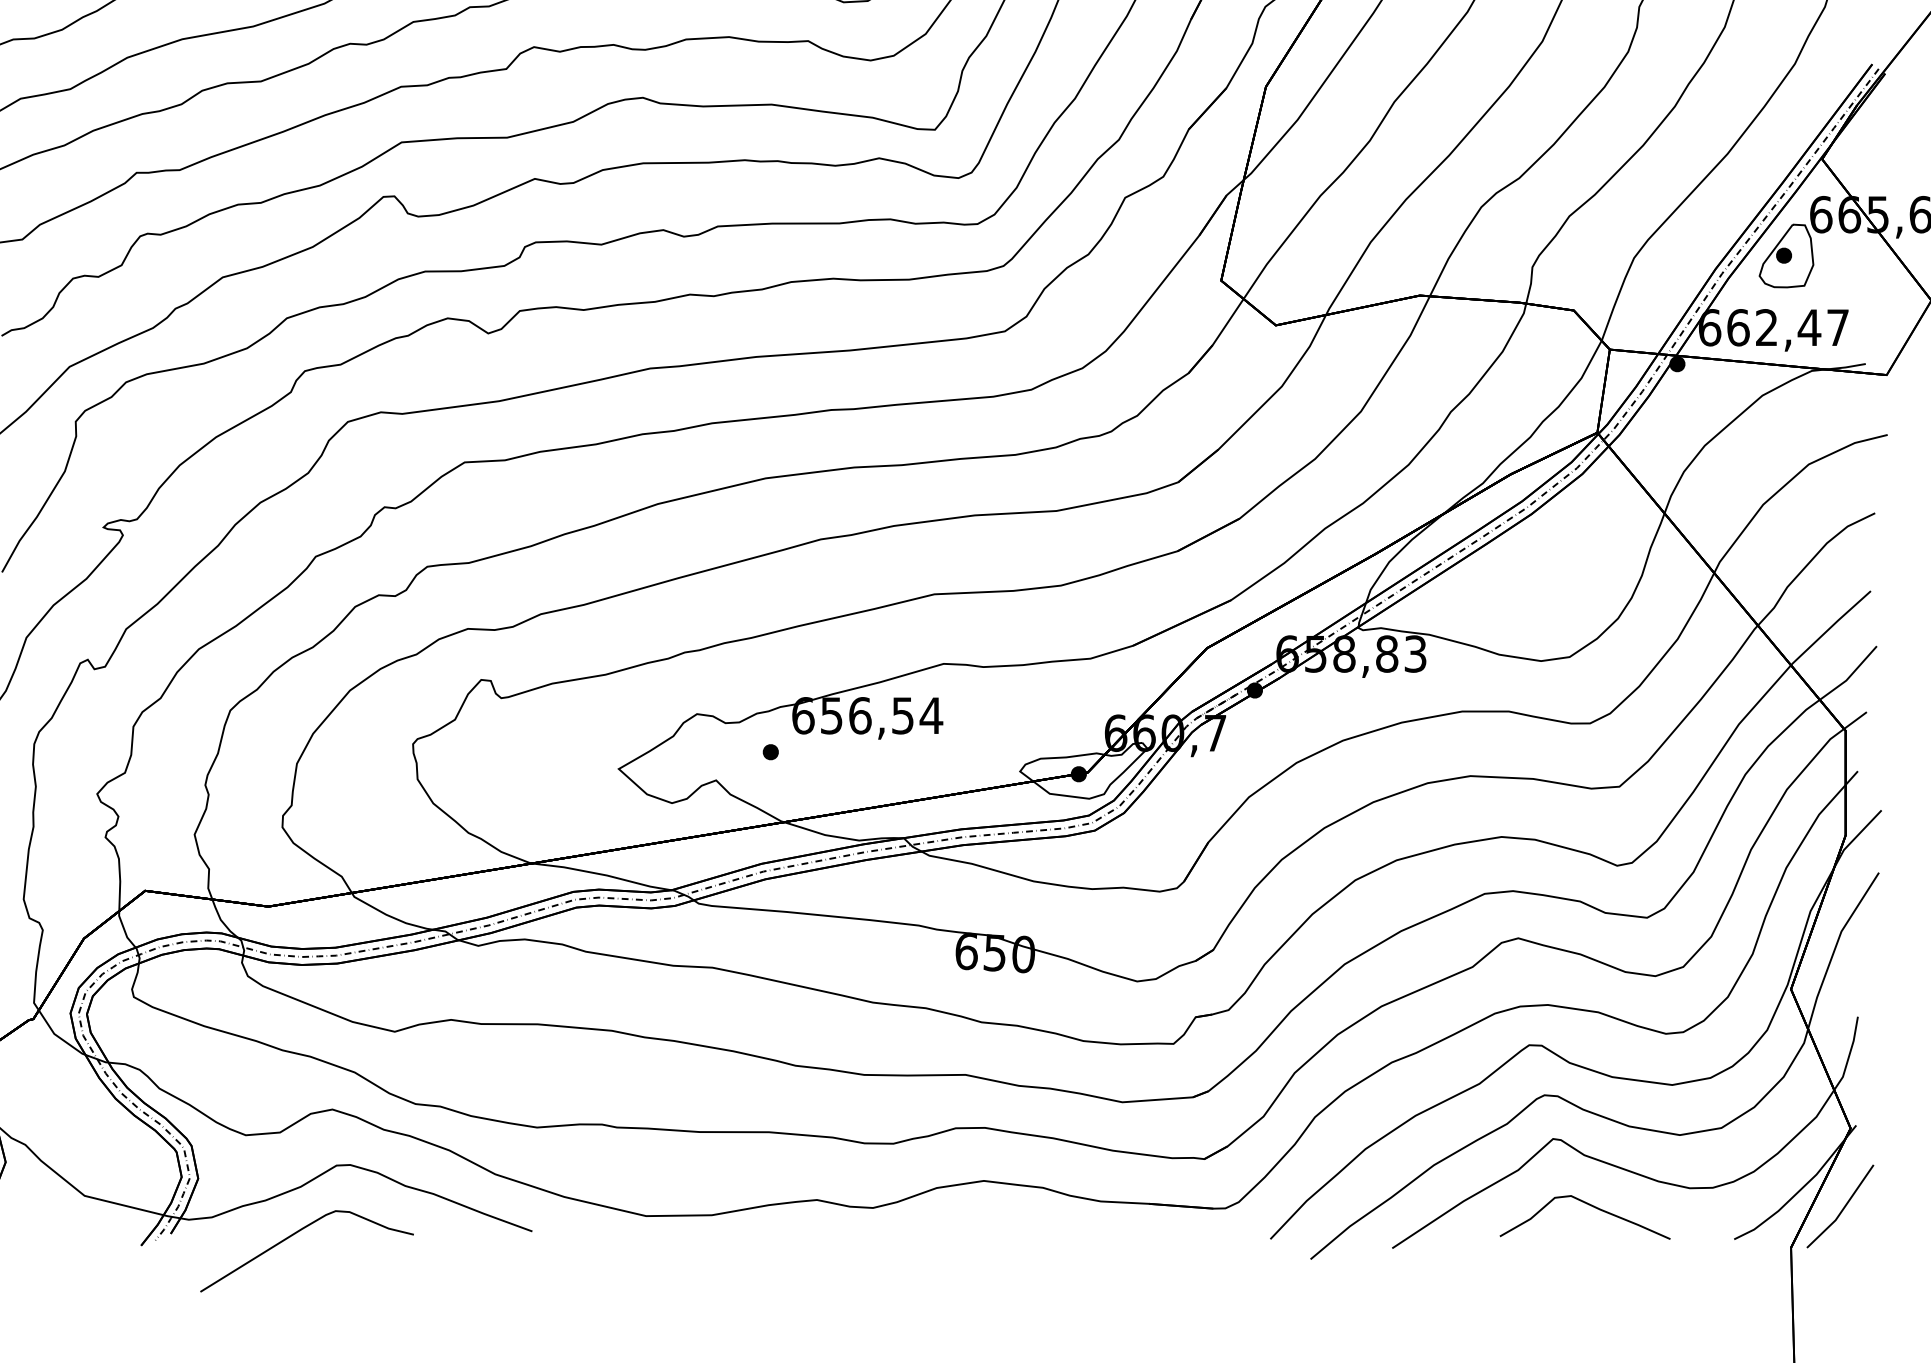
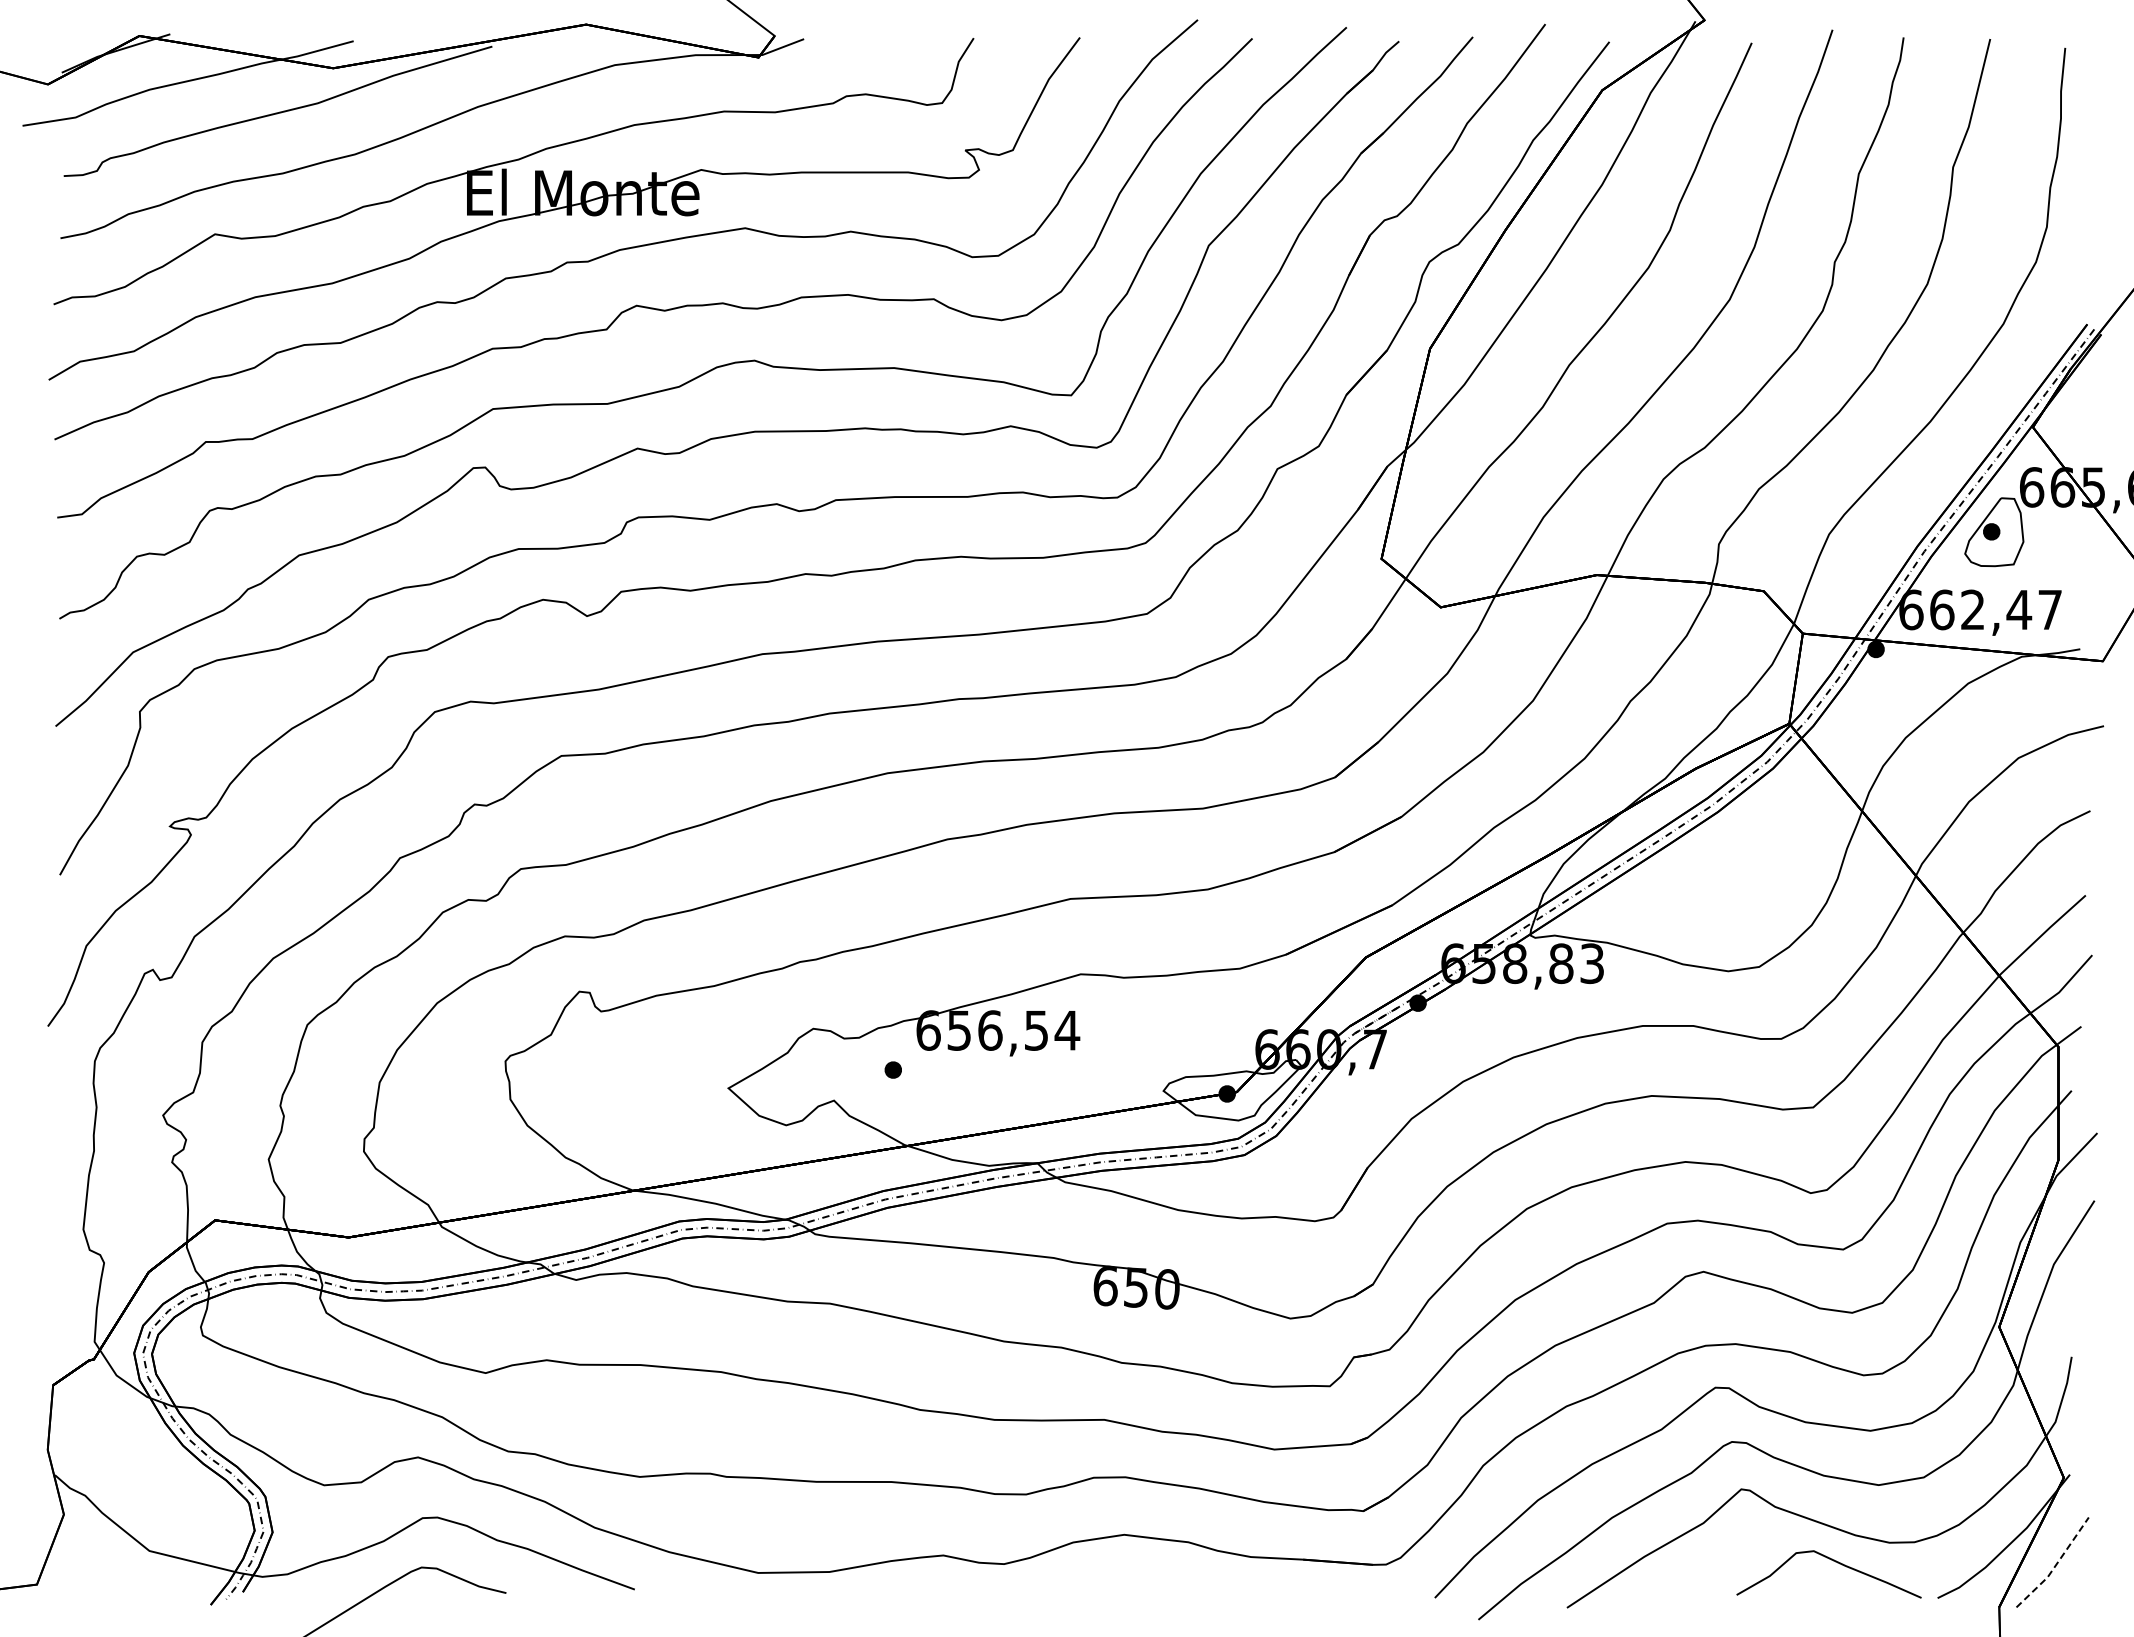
curve: (1591, 1206) -> (1835, 1562), moved
line: (1842, 1209) -> (2055, 1565), solid -> dashed

